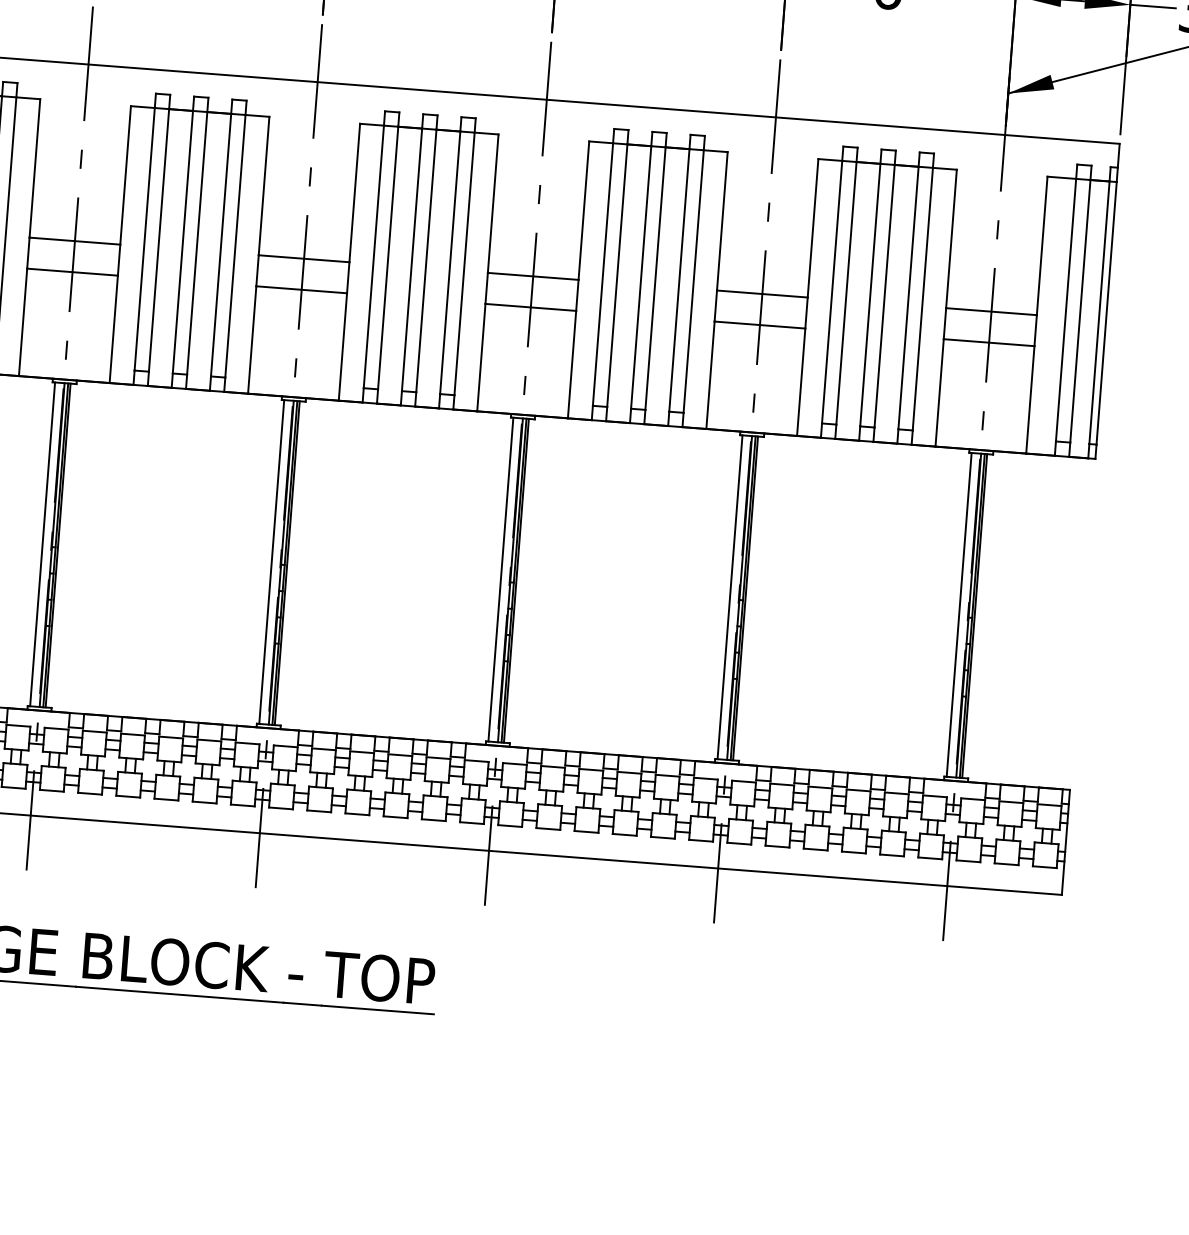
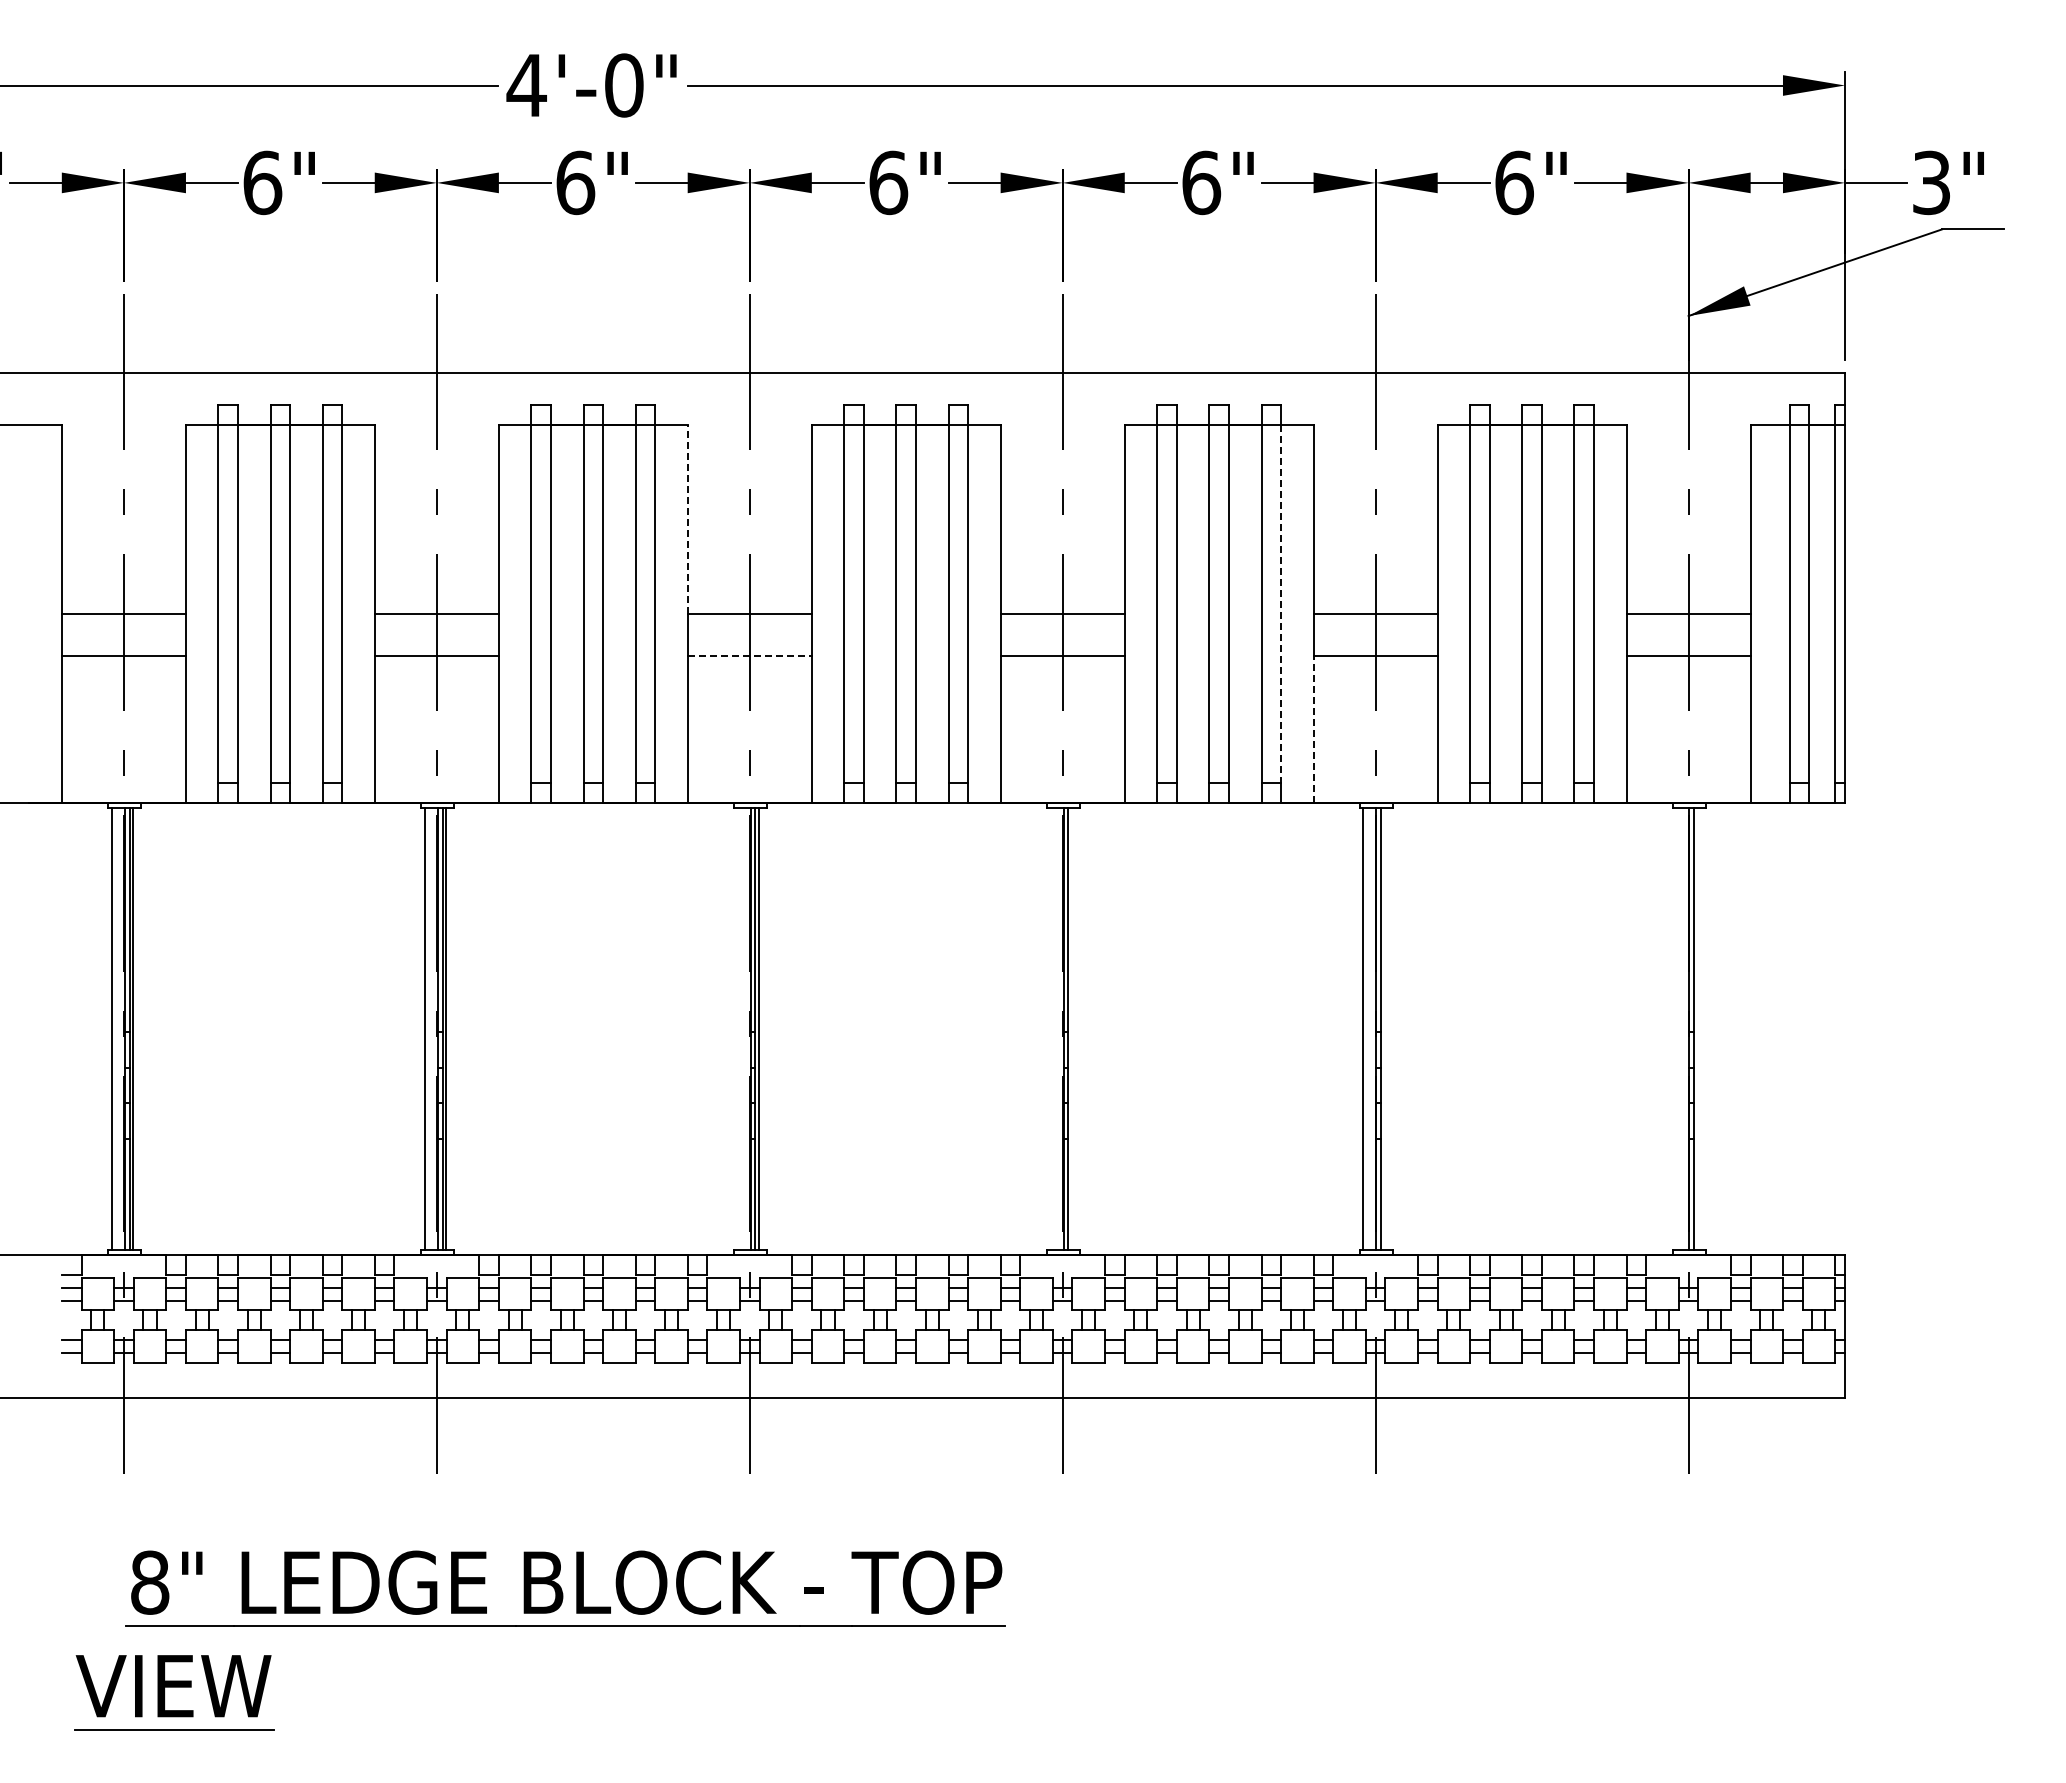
line: (263, 186) -> (687, 519), solid -> dashed
line: (693, 281) -> (1281, 604), solid -> dashed
line: (301, 289) -> (749, 656), solid -> dashed
line: (710, 375) -> (1313, 729), solid -> dashed
line: (271, 561) -> (737, 1028), removed
line: (500, 579) -> (1050, 1028), removed
line: (516, 580) -> (1071, 1028), removed
line: (745, 598) -> (1384, 1028), removed
line: (959, 614) -> (1676, 1028), removed
line: (974, 615) -> (1697, 1028), removed

